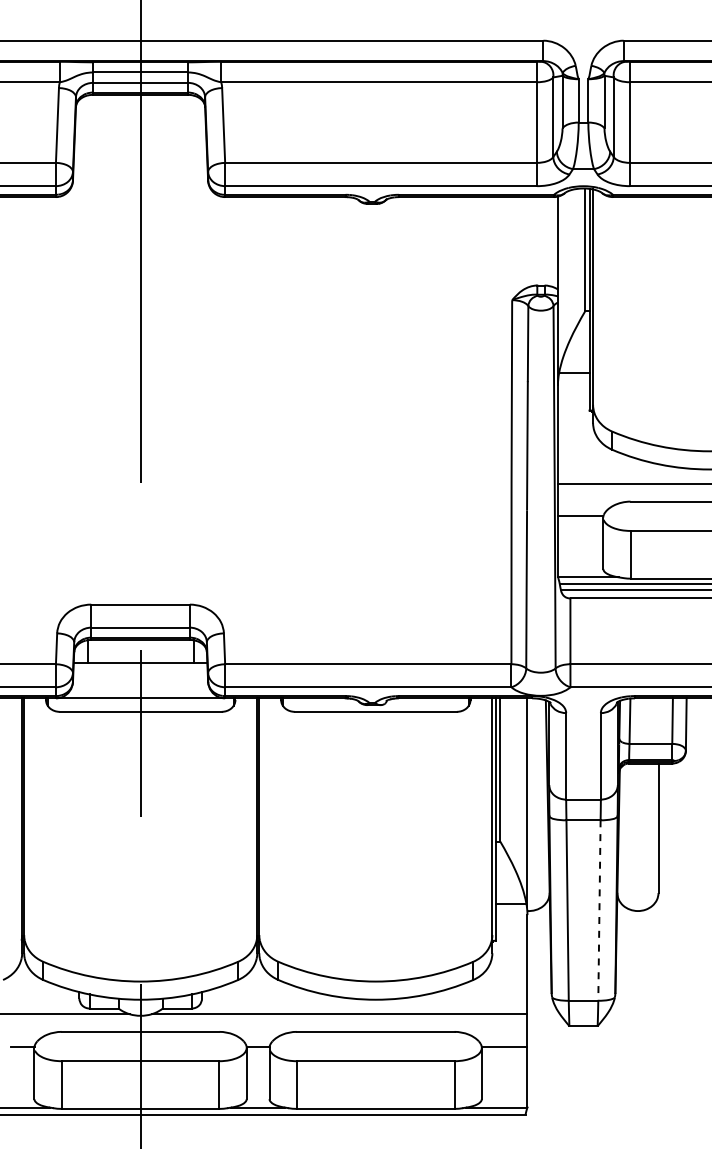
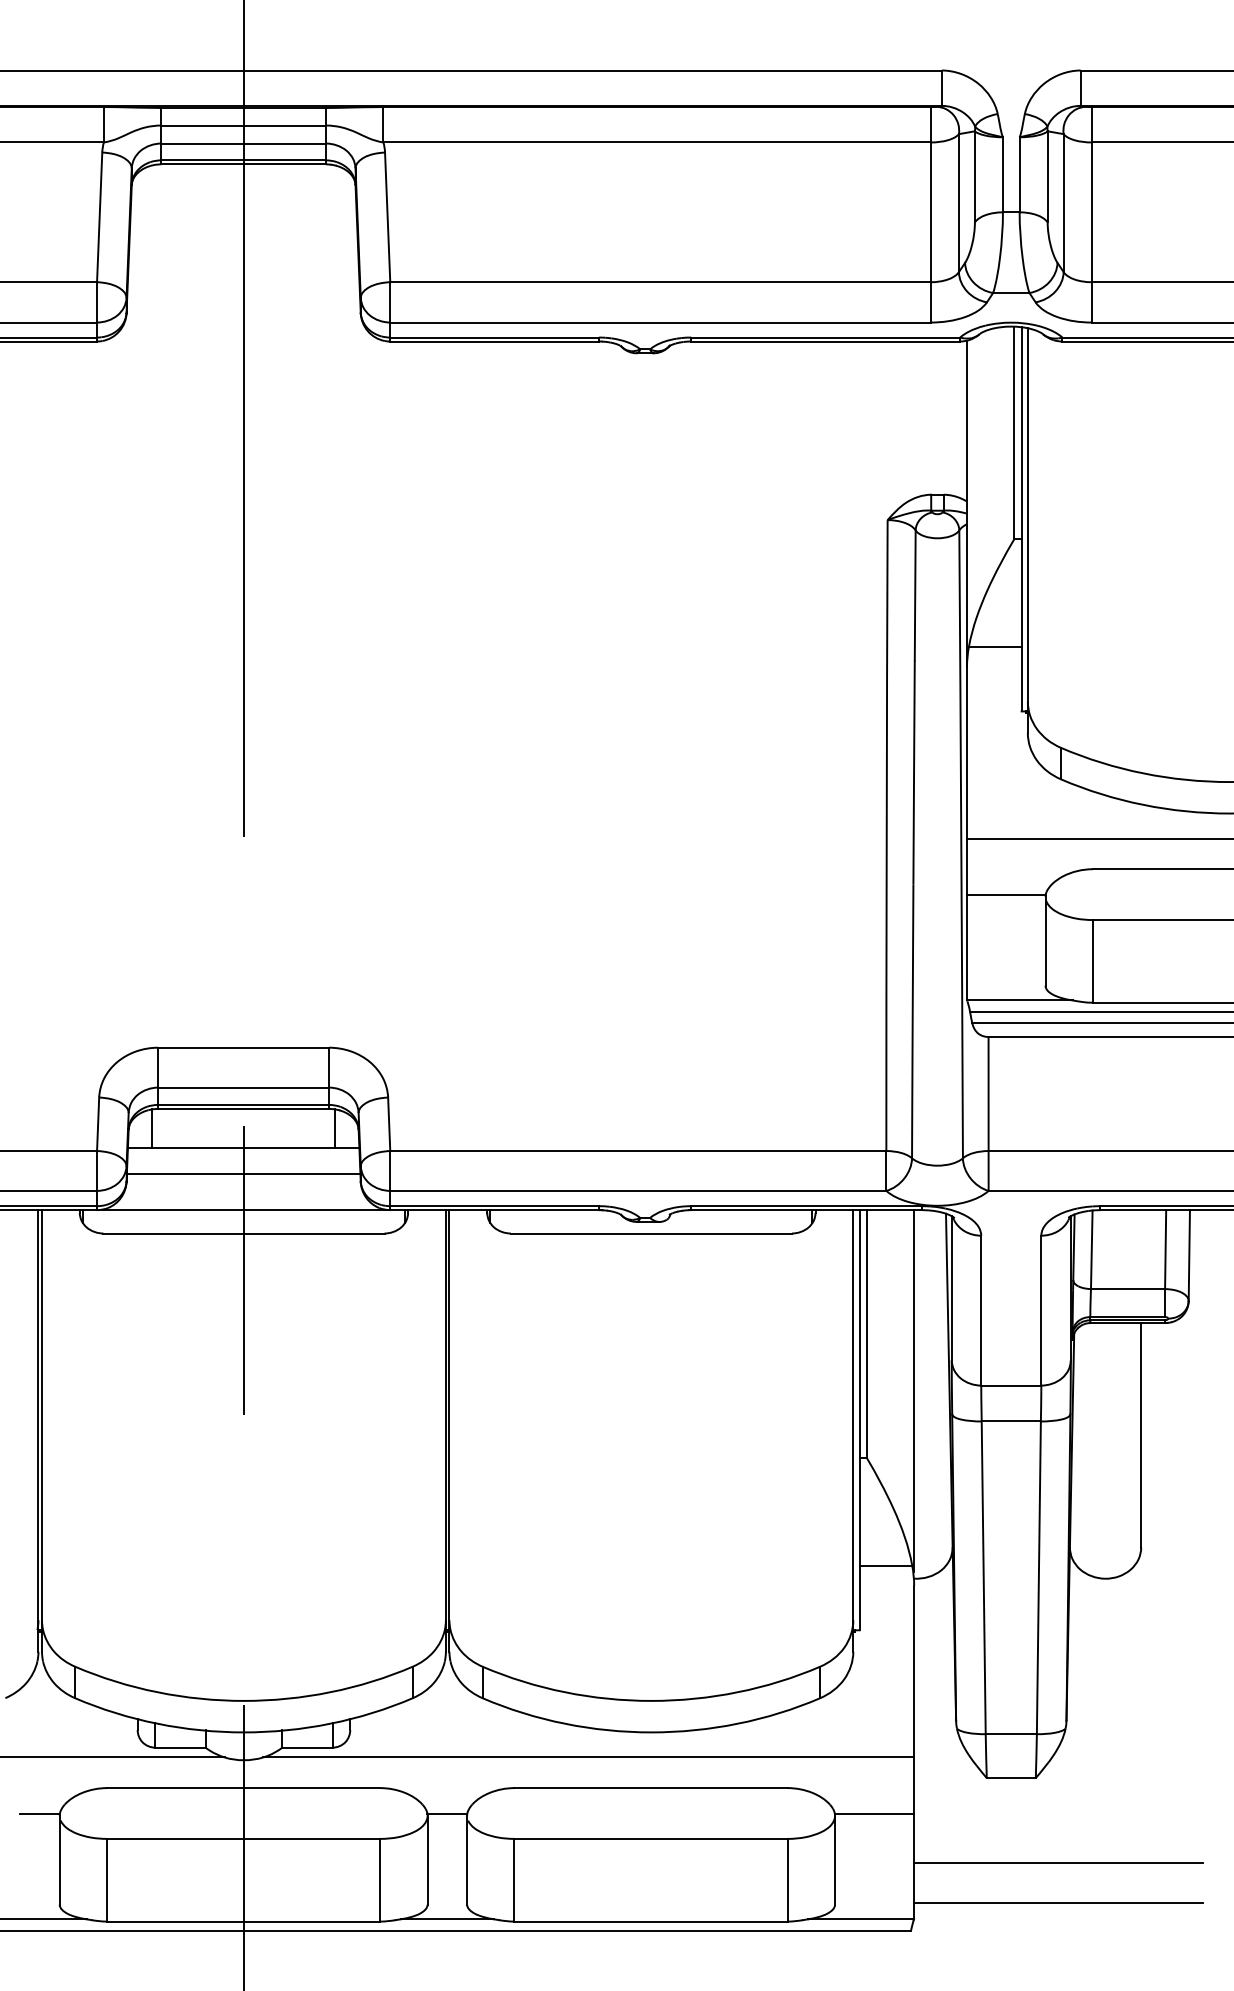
line: (140, 677) -> (243, 1173), added
line: (599, 911) -> (1038, 1579), dashed -> solid
line: (610, 1075) -> (1058, 1863), added
line: (610, 1098) -> (1058, 1903), added

